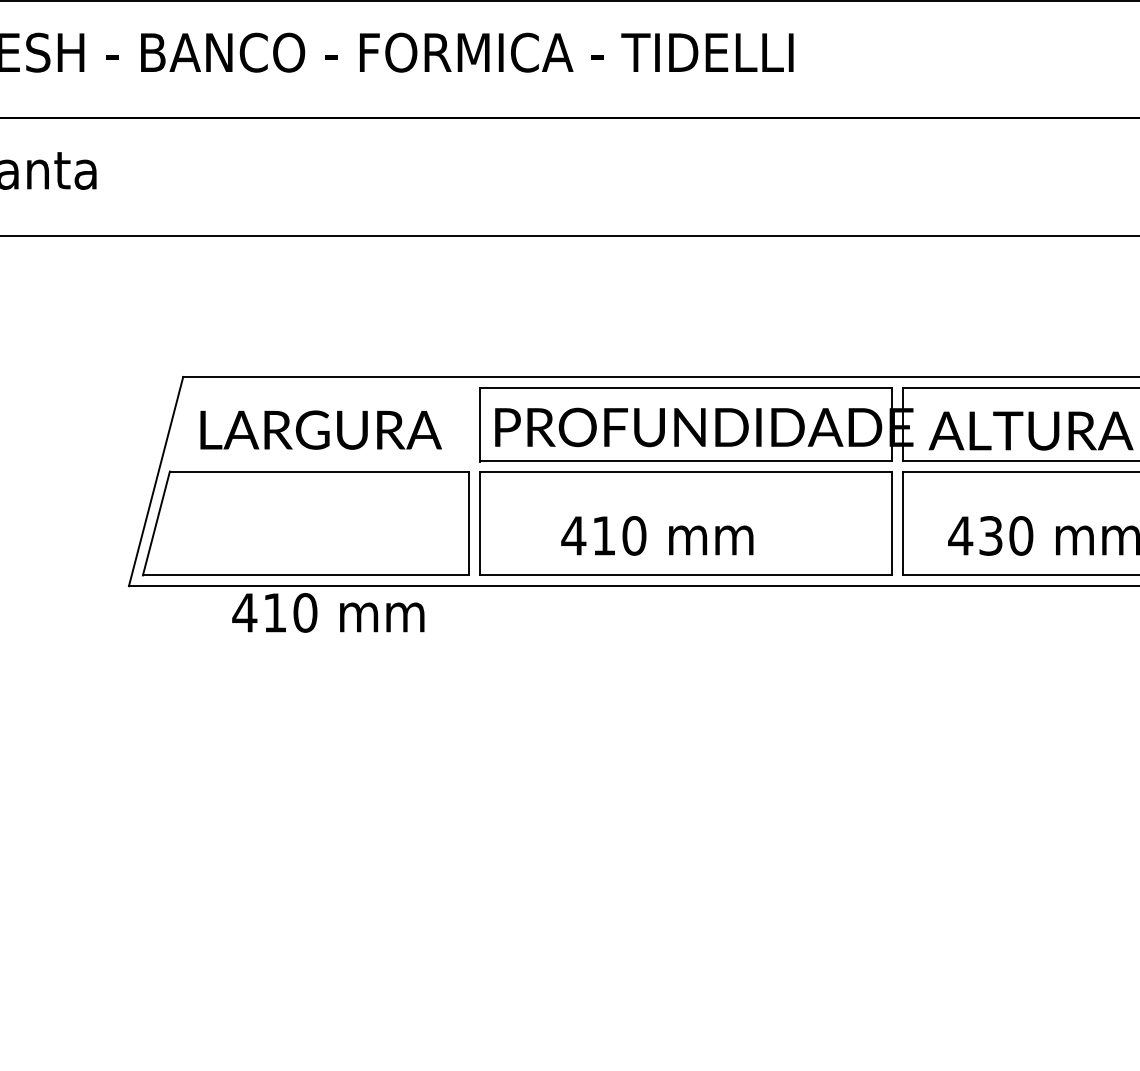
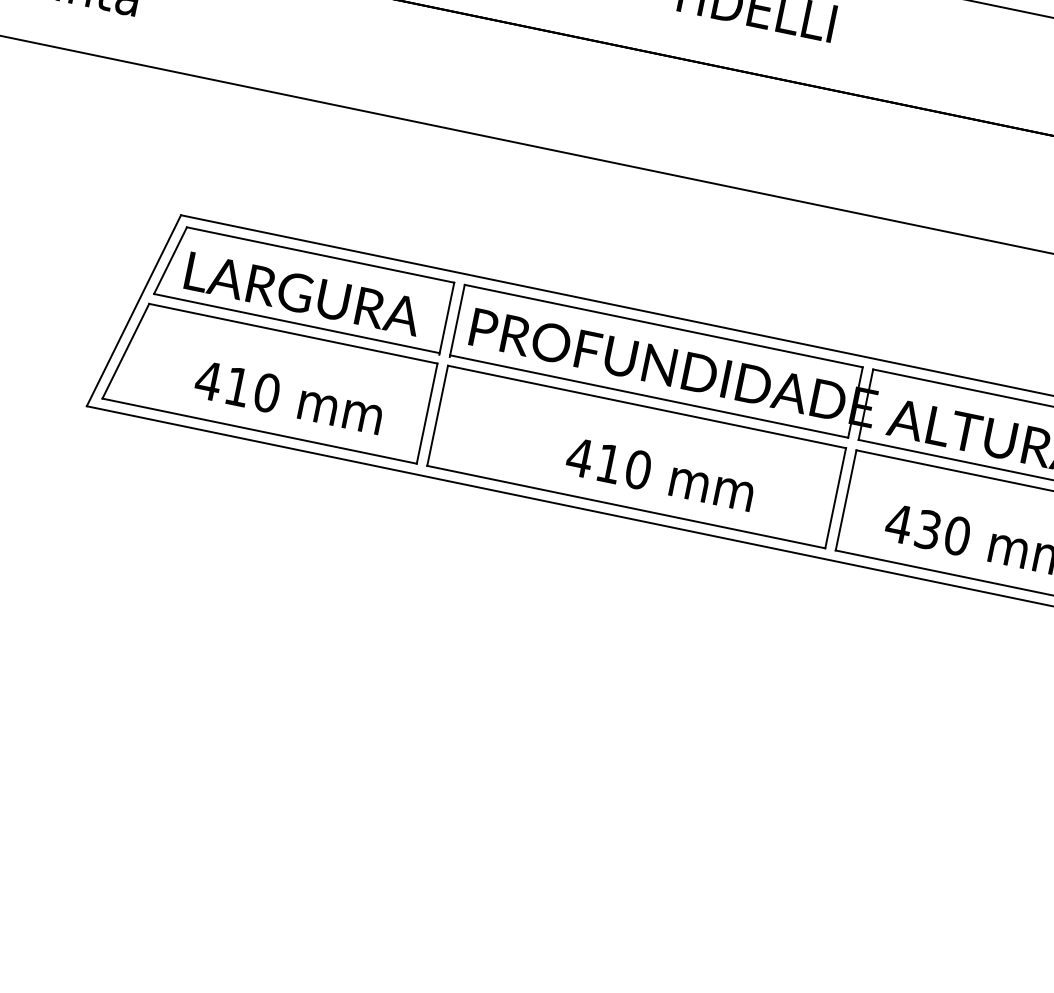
part: (320, 424) -> (303, 288), added
text: (657, 535) -> (660, 474), moved
text: (328, 612) -> (289, 397), moved

